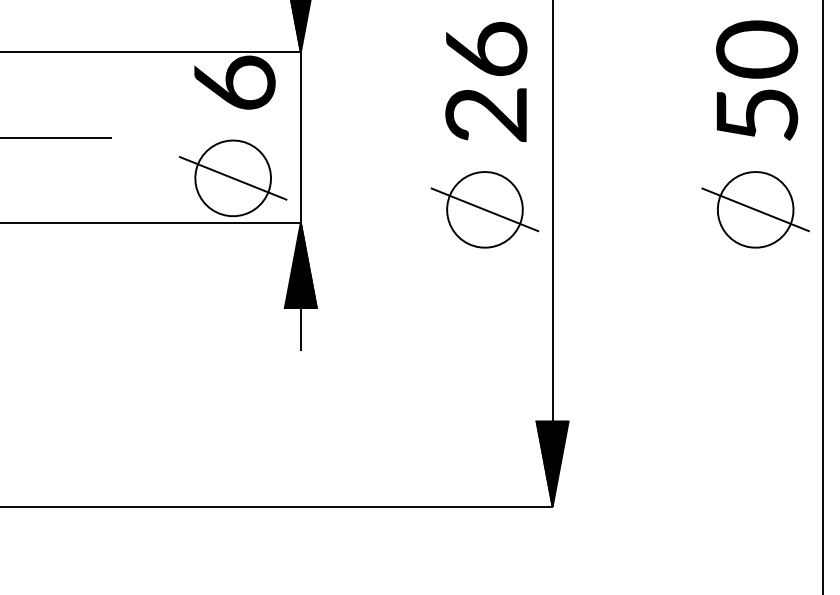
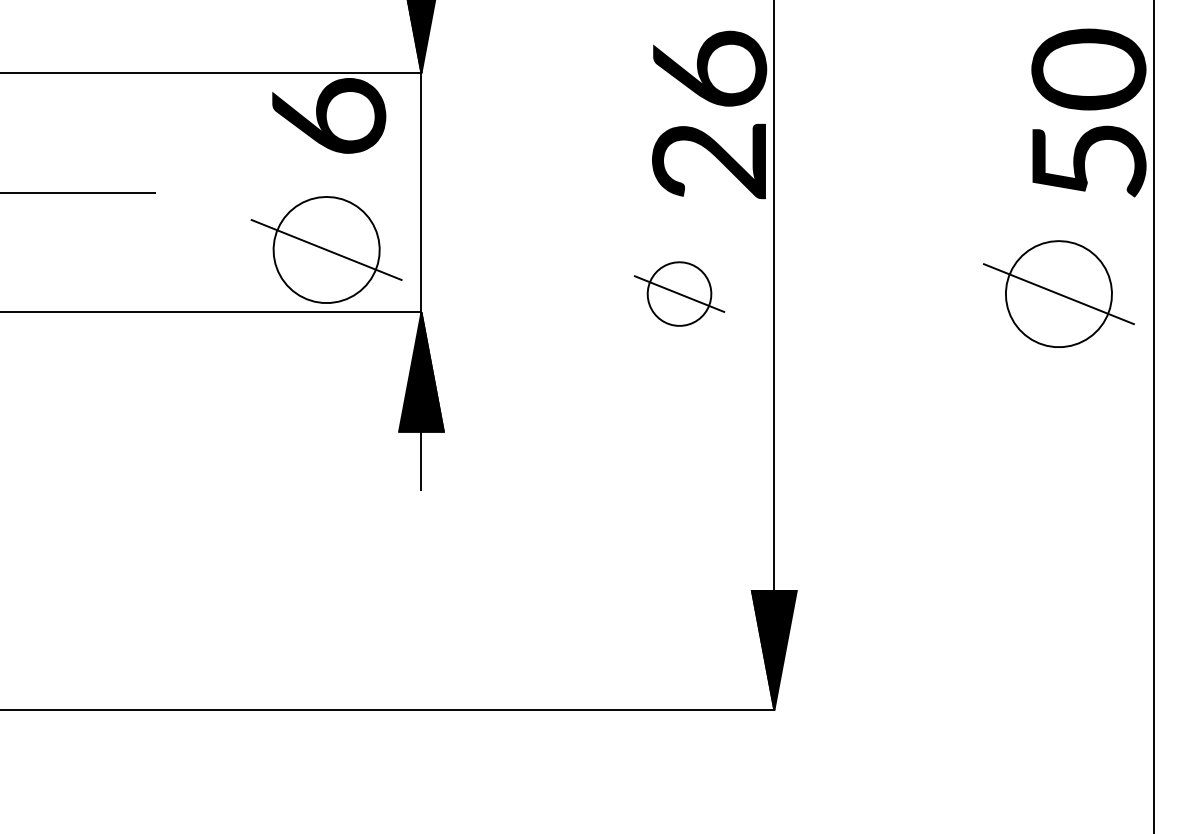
text: (756, 80) -> (1088, 112), moved
text: (486, 81) -> (709, 114), moved
part: (484, 209) -> (679, 293), size x0.6

